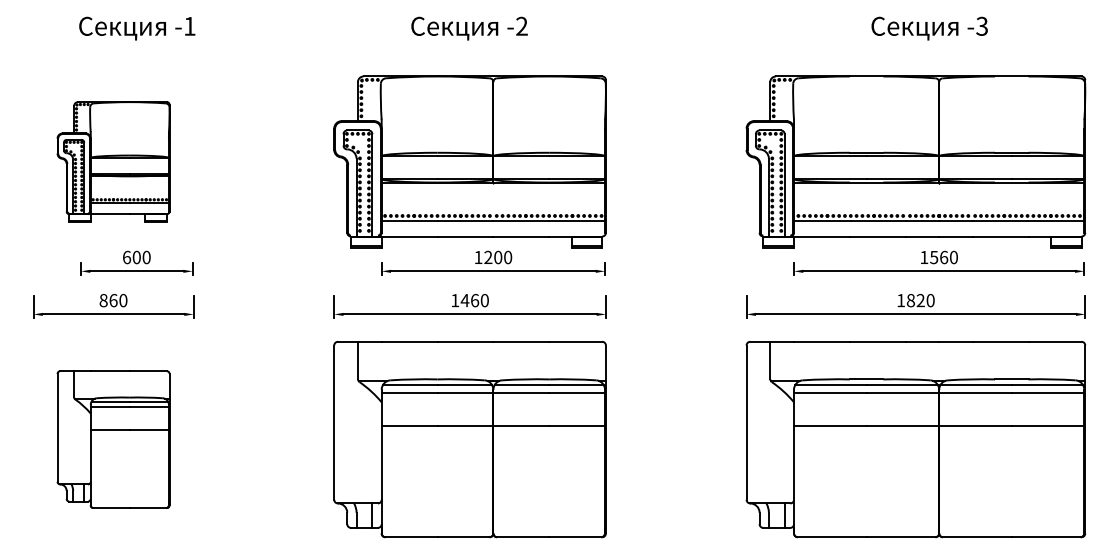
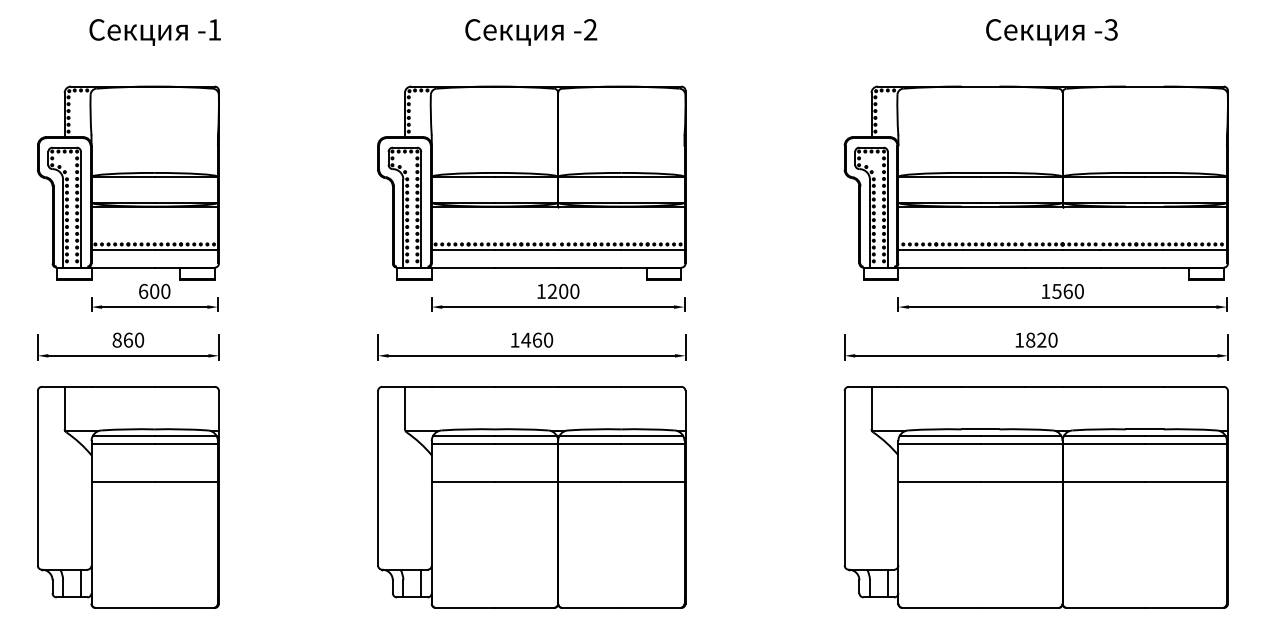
part: (113, 161) -> (128, 182), size x1.43
part: (113, 439) -> (128, 497), size x1.43

